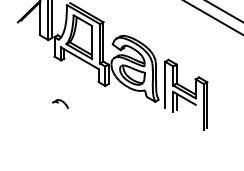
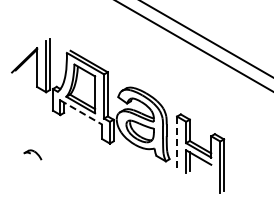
line: (79, 58) -> (81, 112), solid -> dashed
line: (165, 84) -> (177, 142), solid -> dashed
part: (60, 103) -> (32, 154), moved

